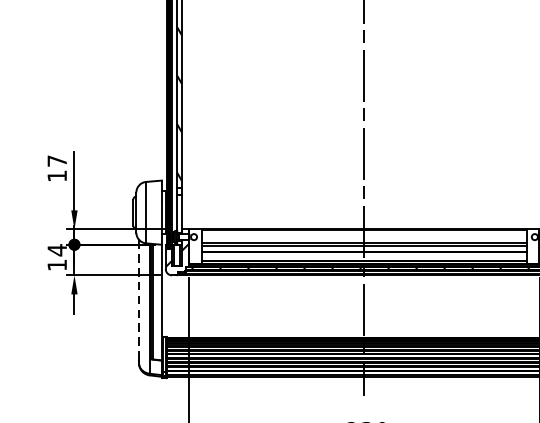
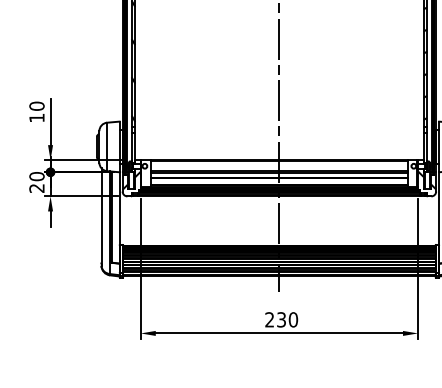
text: (56, 160) -> (36, 105), 17 -> 10
text: (56, 256) -> (36, 181), 14 -> 20
line: (139, 299) -> (101, 215), dashed -> solid

